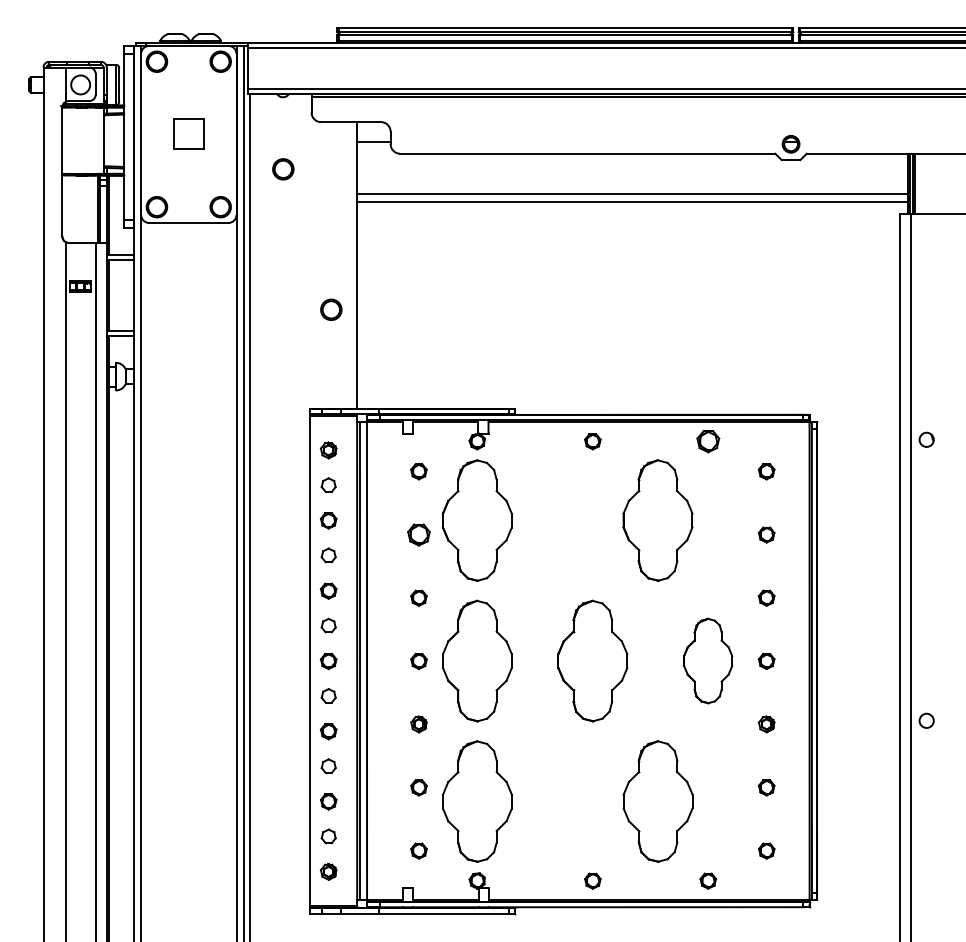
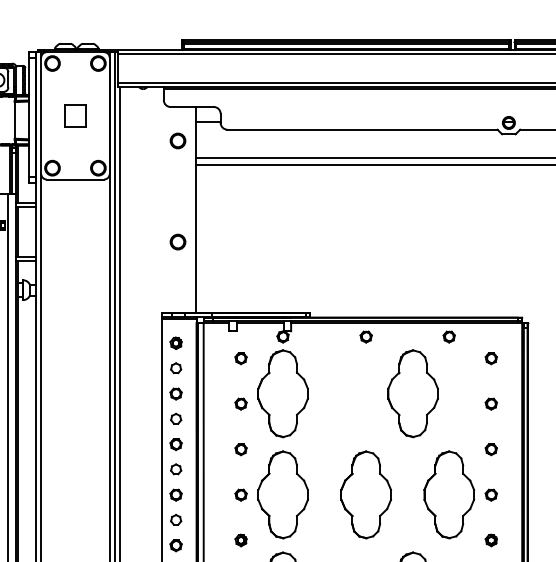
part: (283, 169) -> (178, 141), moved
part: (707, 441) -> (448, 336), size x0.71
part: (418, 534) -> (240, 403), size x0.71
part: (707, 660) -> (448, 494), size x1.43

